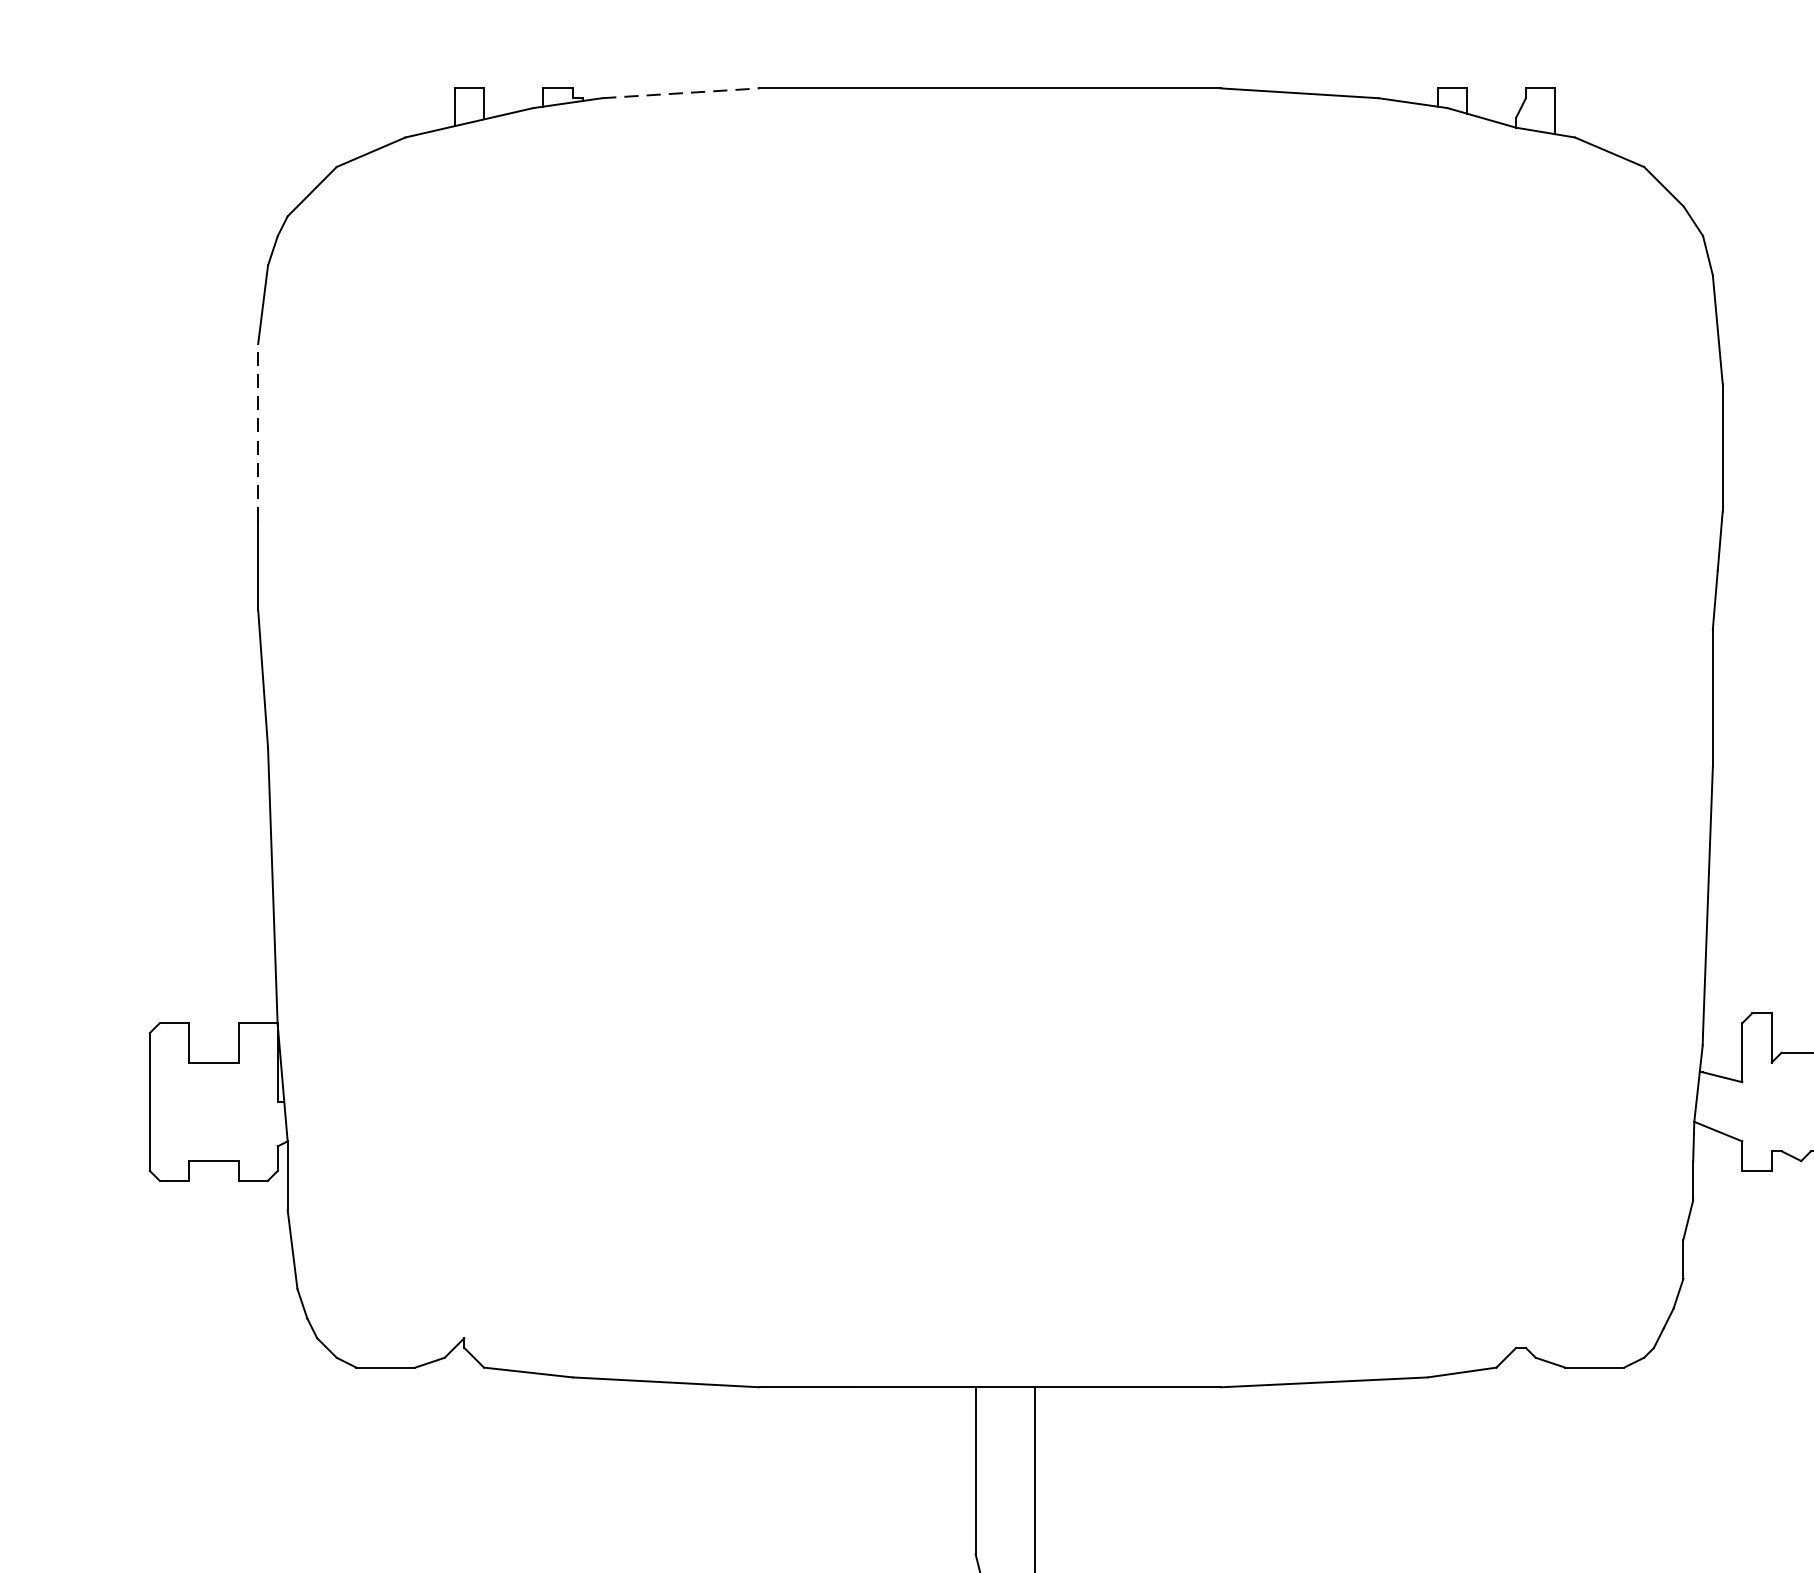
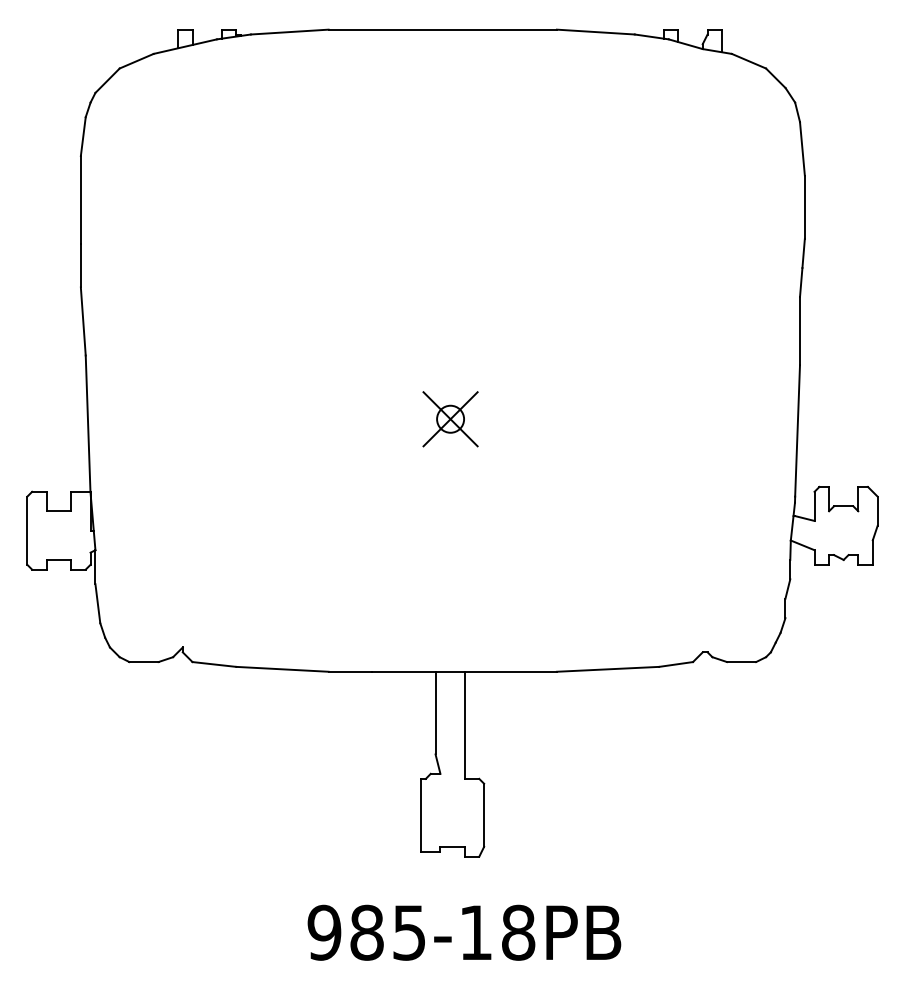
line: (680, 94) -> (289, 32), dashed -> solid
line: (257, 431) -> (80, 199), dashed -> solid
part: (1005, 876) -> (450, 419), added

